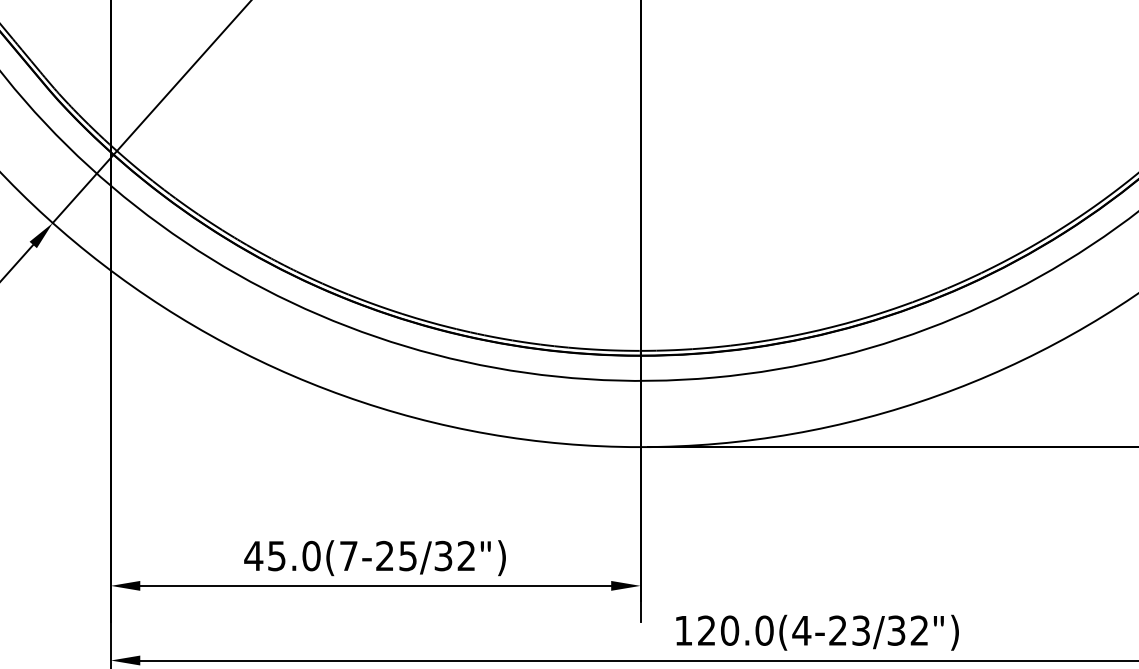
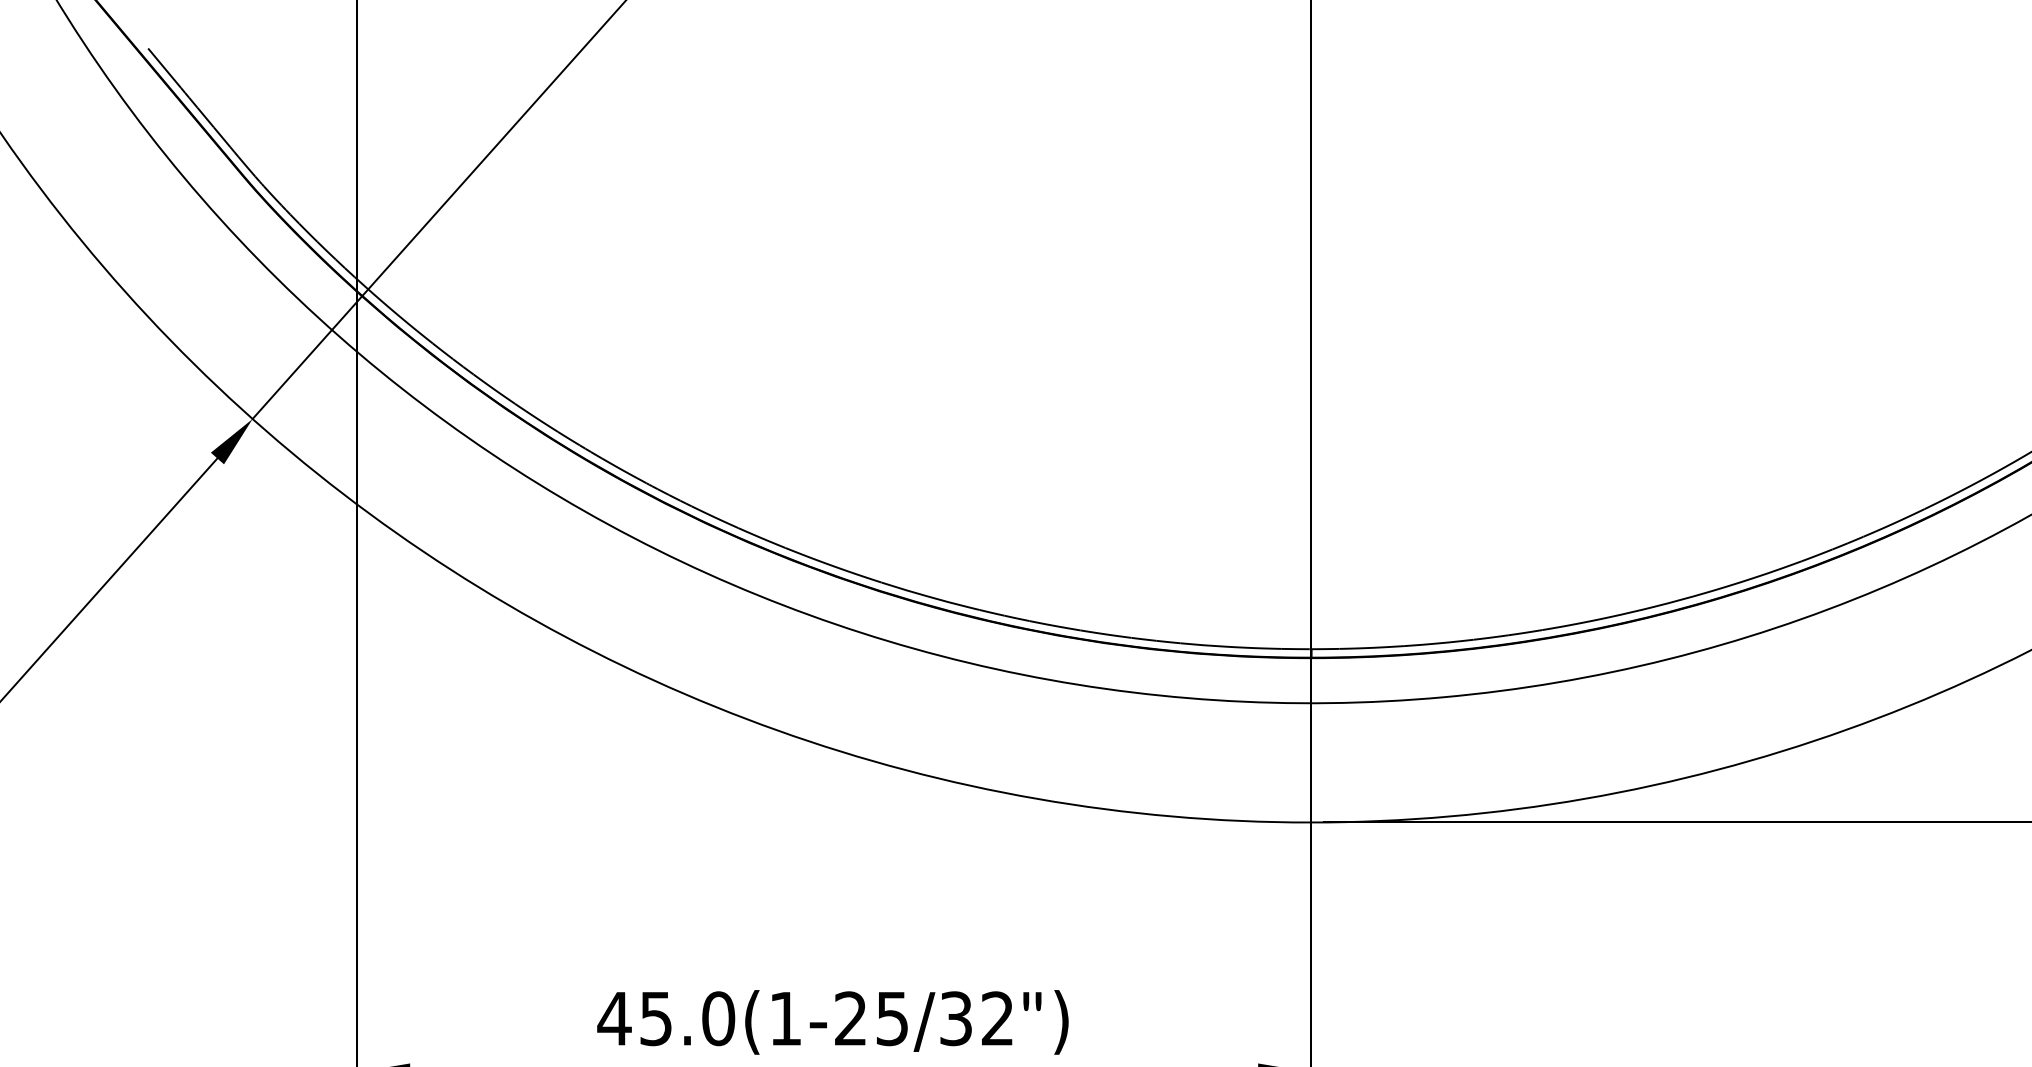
text: (348, 555) -> (785, 1017), 45.0(7-25/32 -> 45.0(1-25/32

